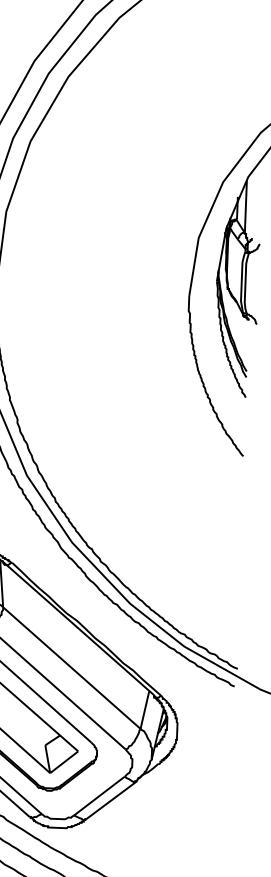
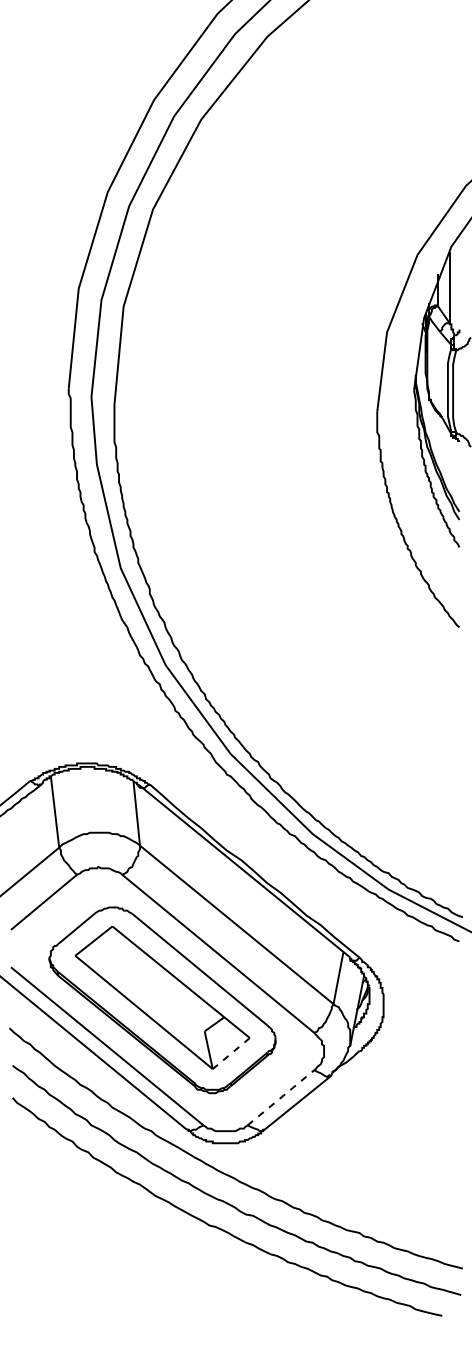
line: (63, 762) -> (230, 1053), solid -> dashed
line: (99, 795) -> (281, 1097), solid -> dashed

